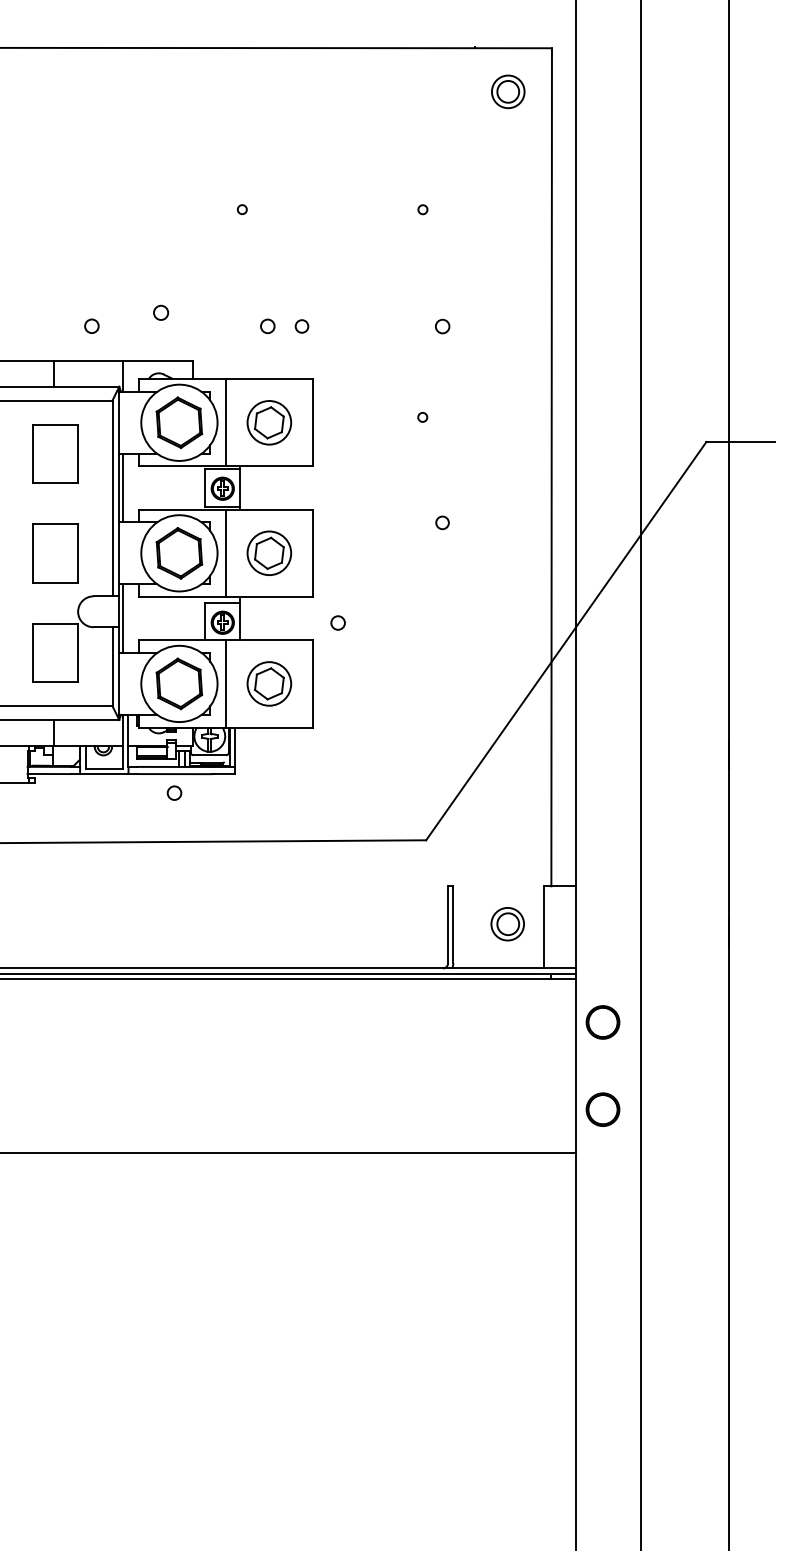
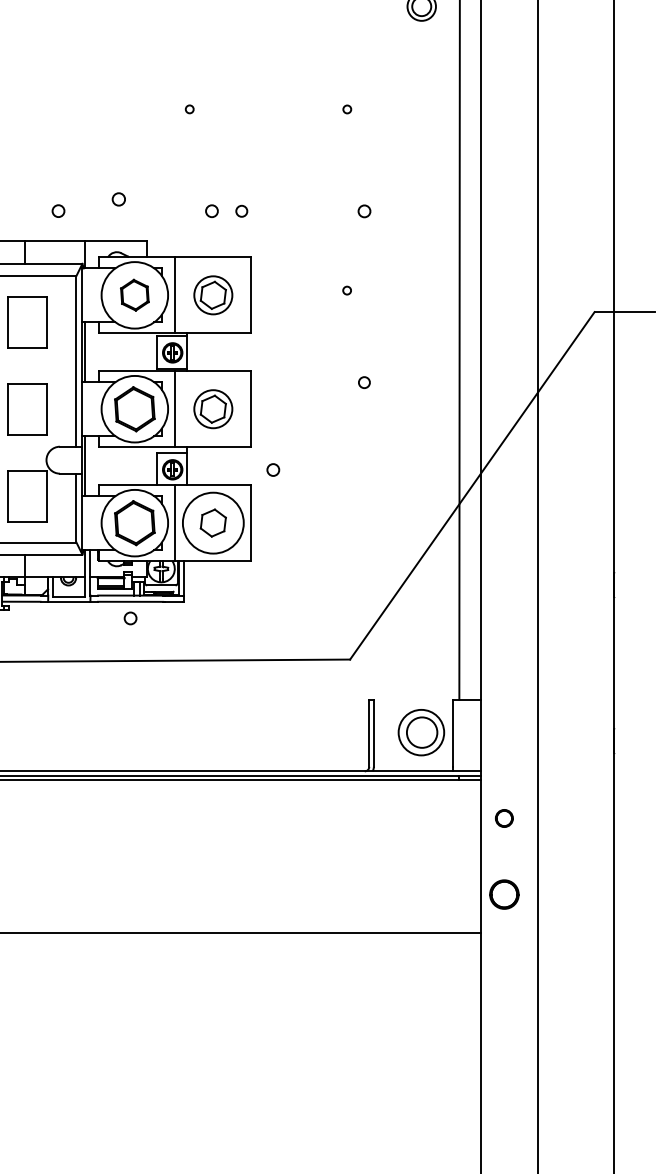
part: (179, 422) -> (134, 295), size x0.7
circle: (269, 683) -> (213, 522), size x1.6
part: (507, 924) -> (421, 733), size x1.6
part: (602, 1022) -> (503, 818), size x0.6

